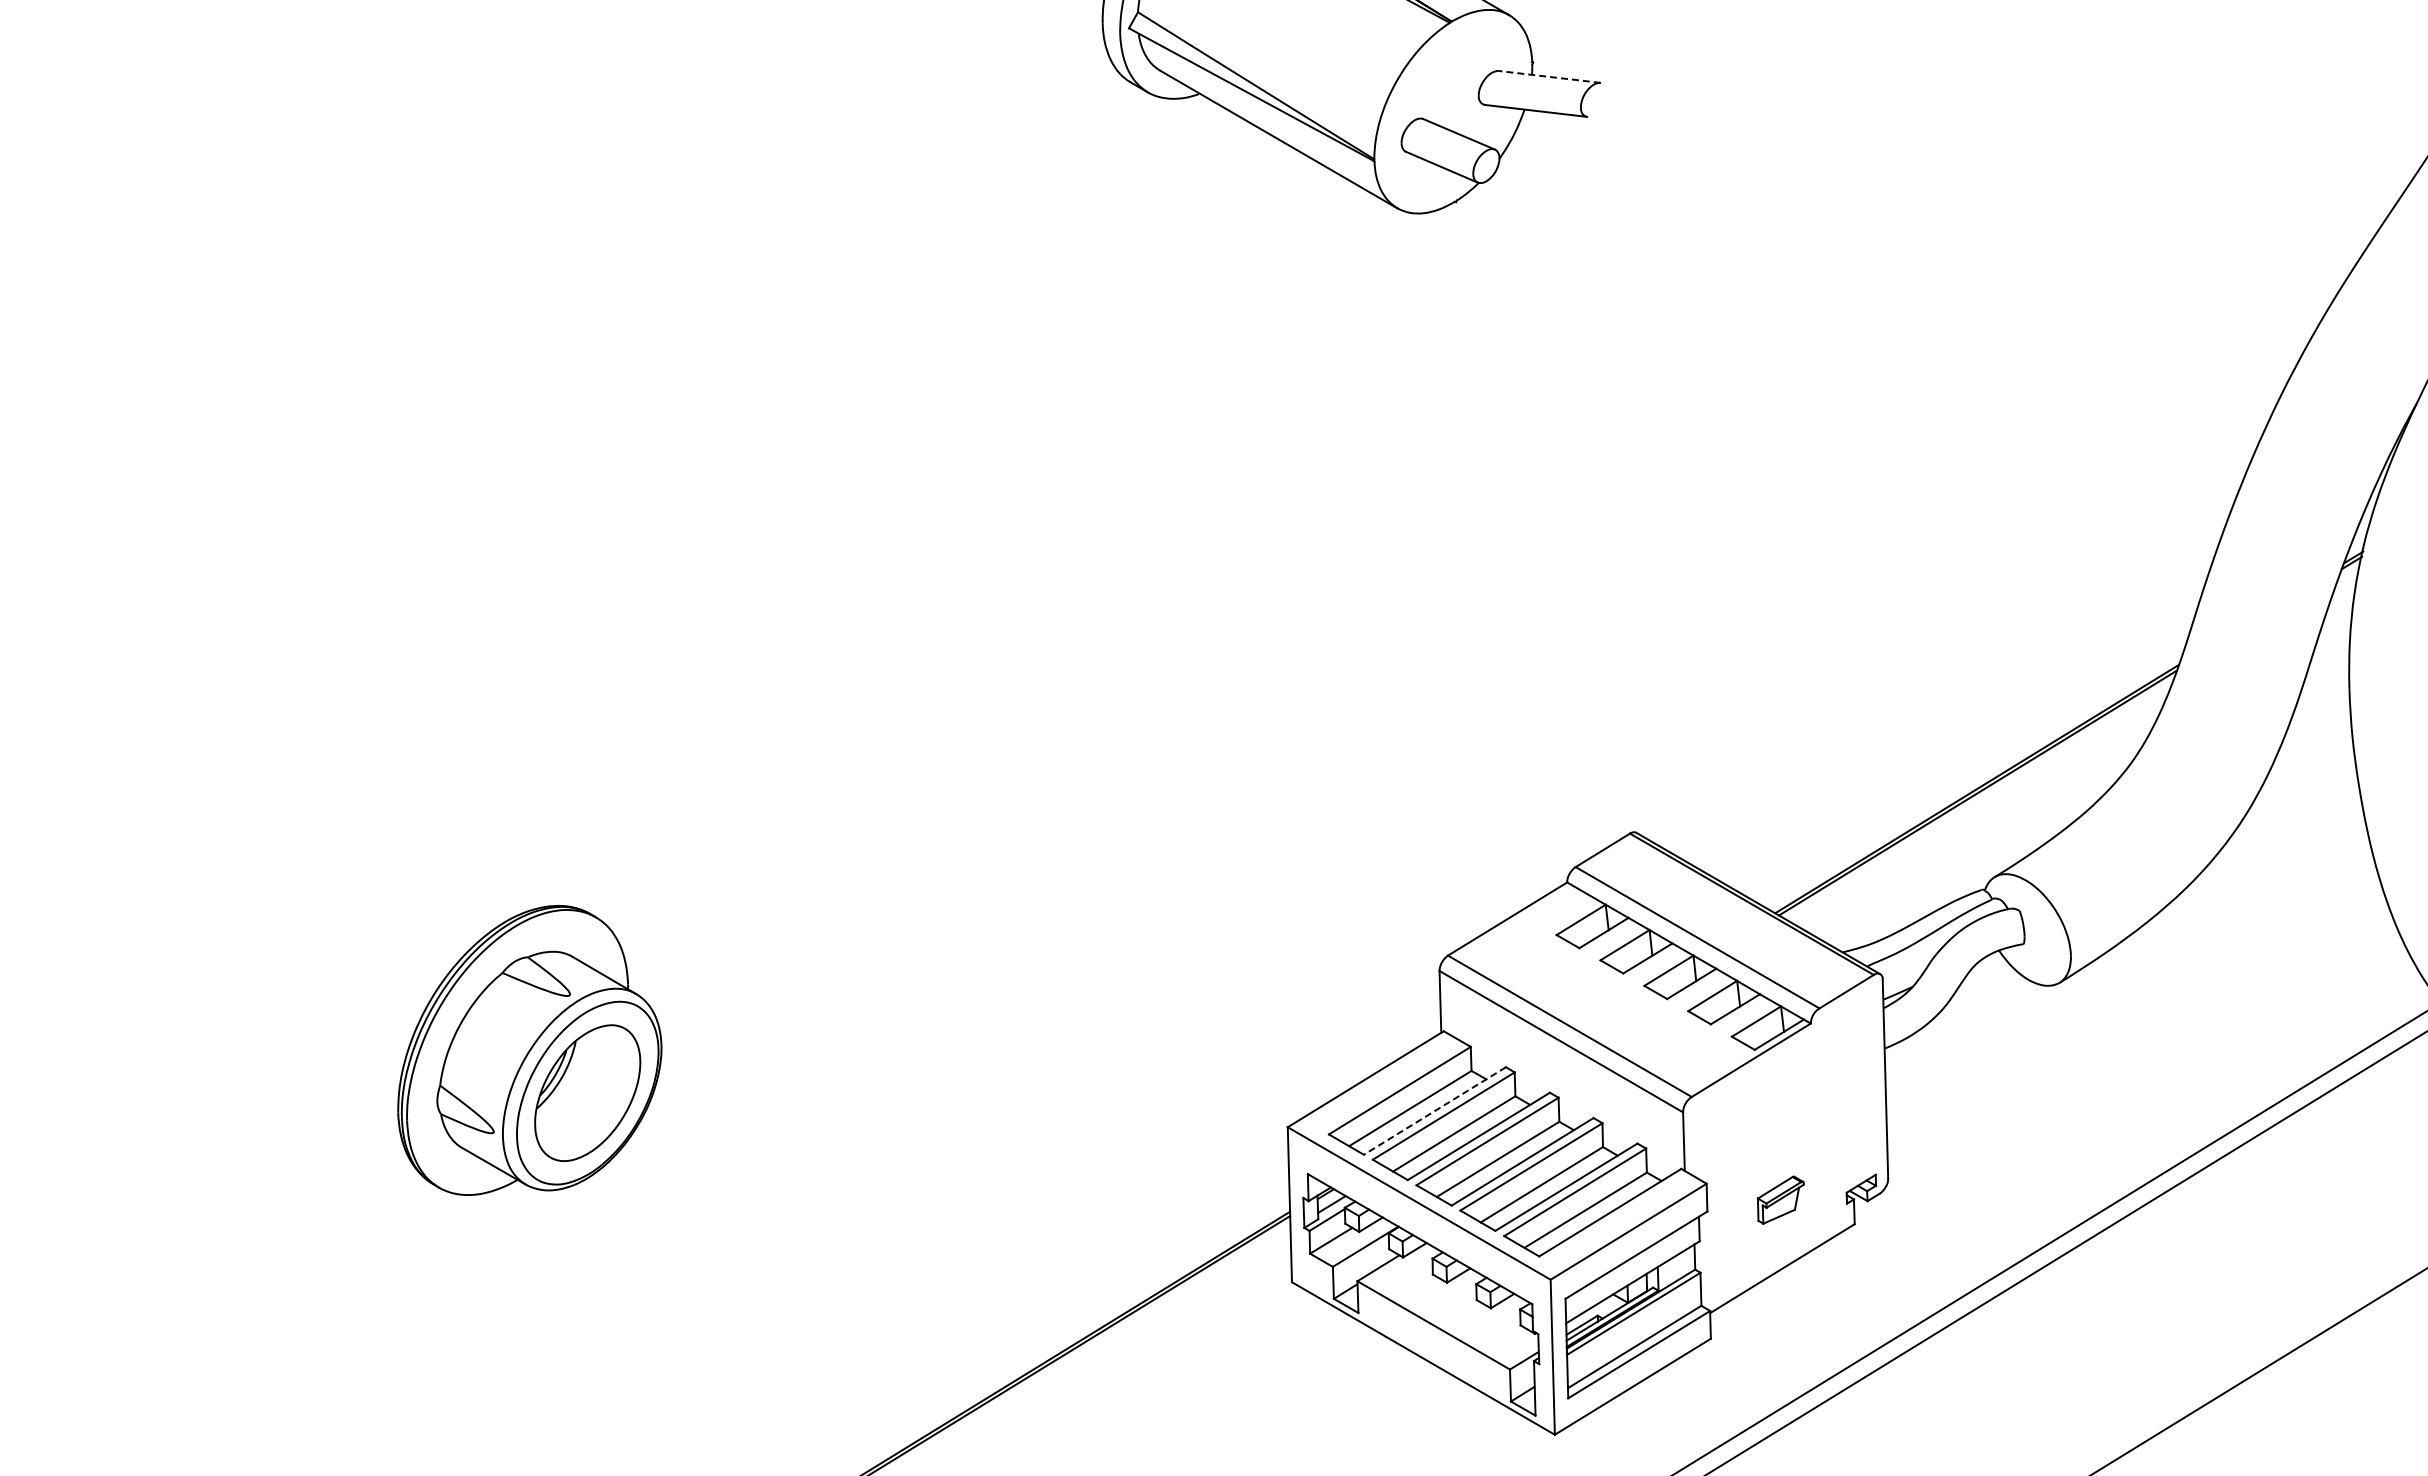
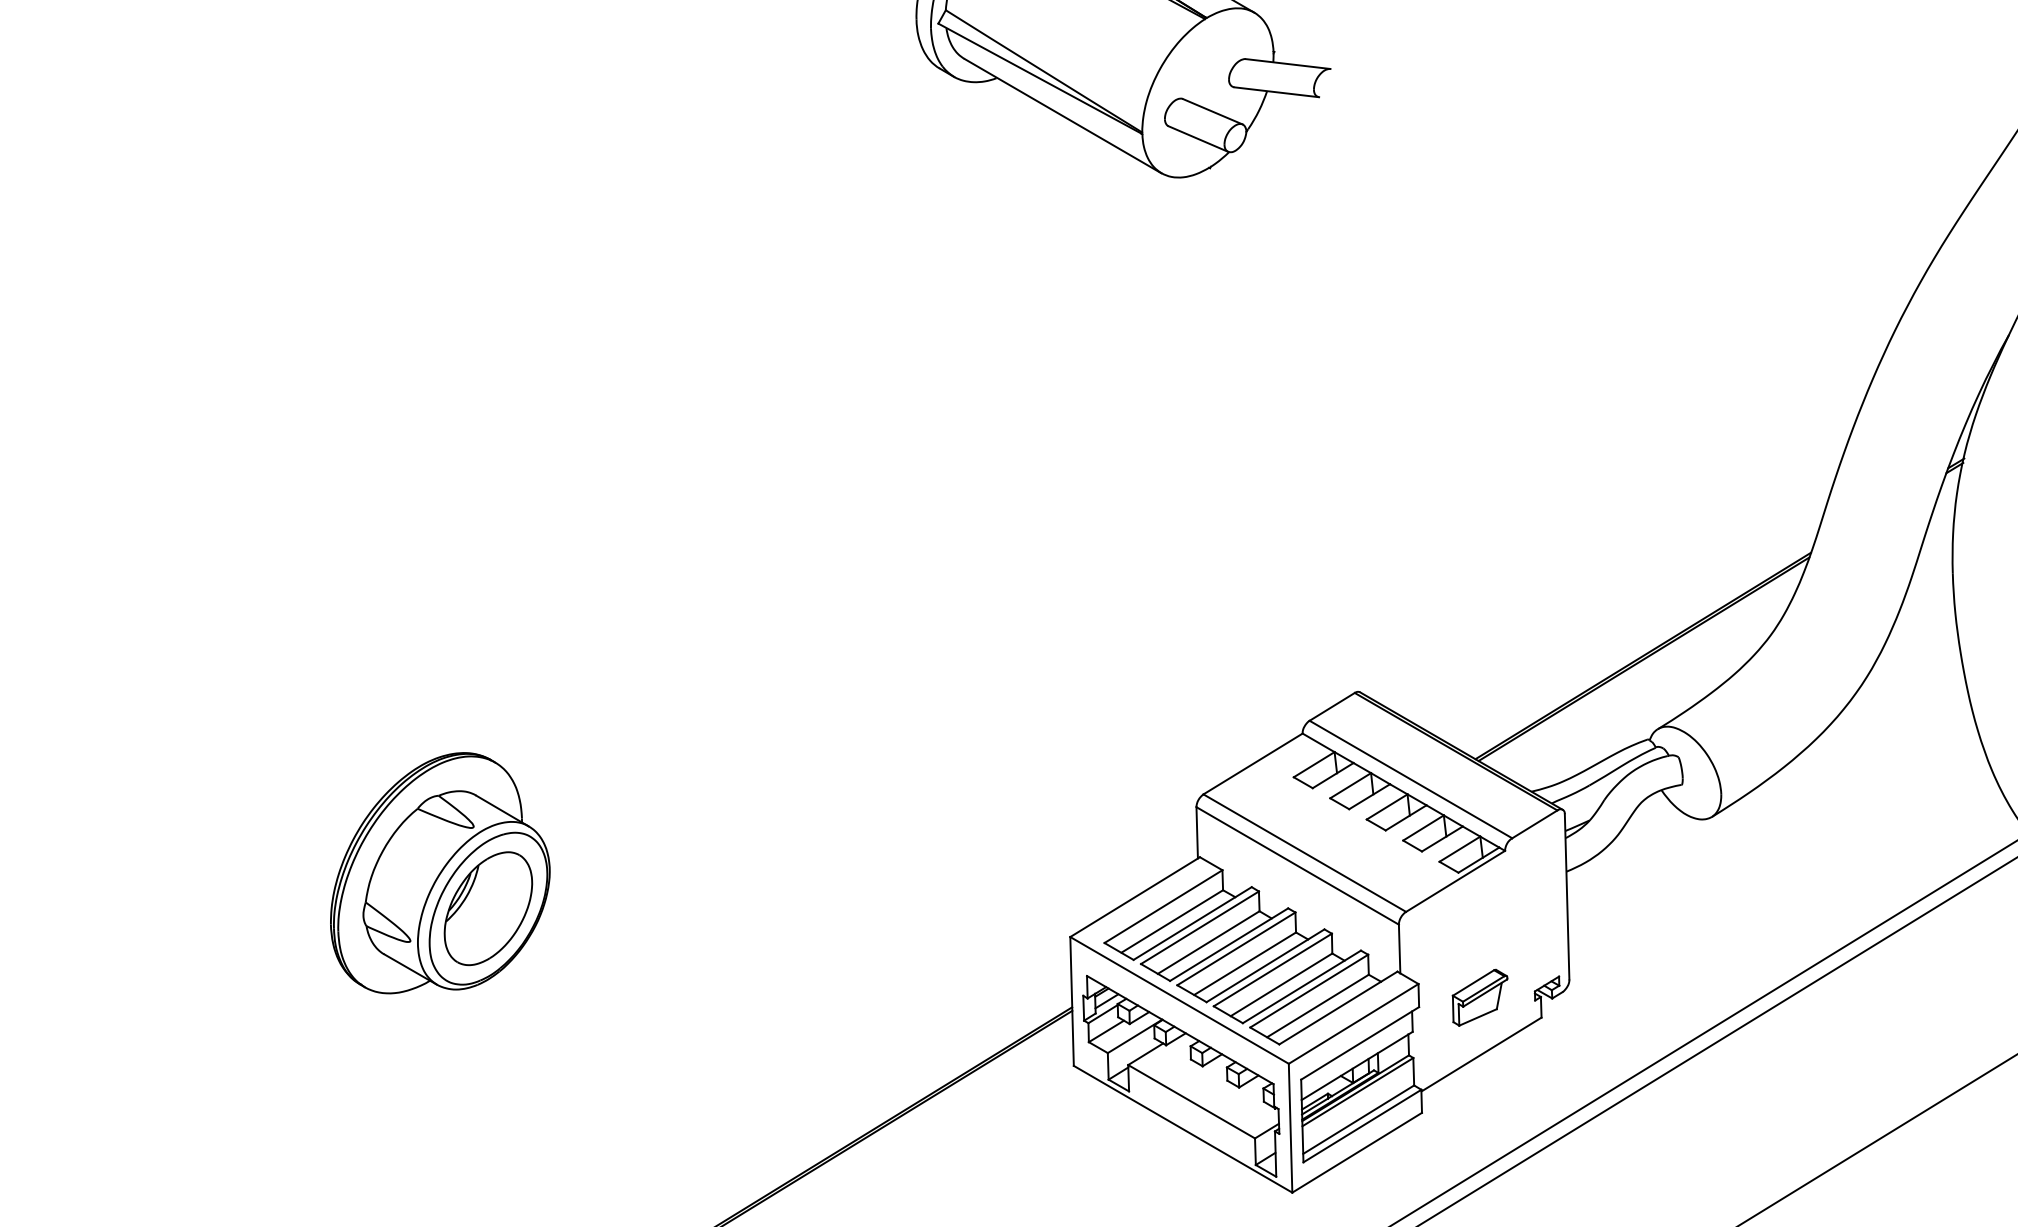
line: (1549, 76) -> (1287, 63), dashed -> solid
line: (1434, 1111) -> (1192, 923), dashed -> solid
part: (1780, 1199) -> (1479, 997), size x1.43

